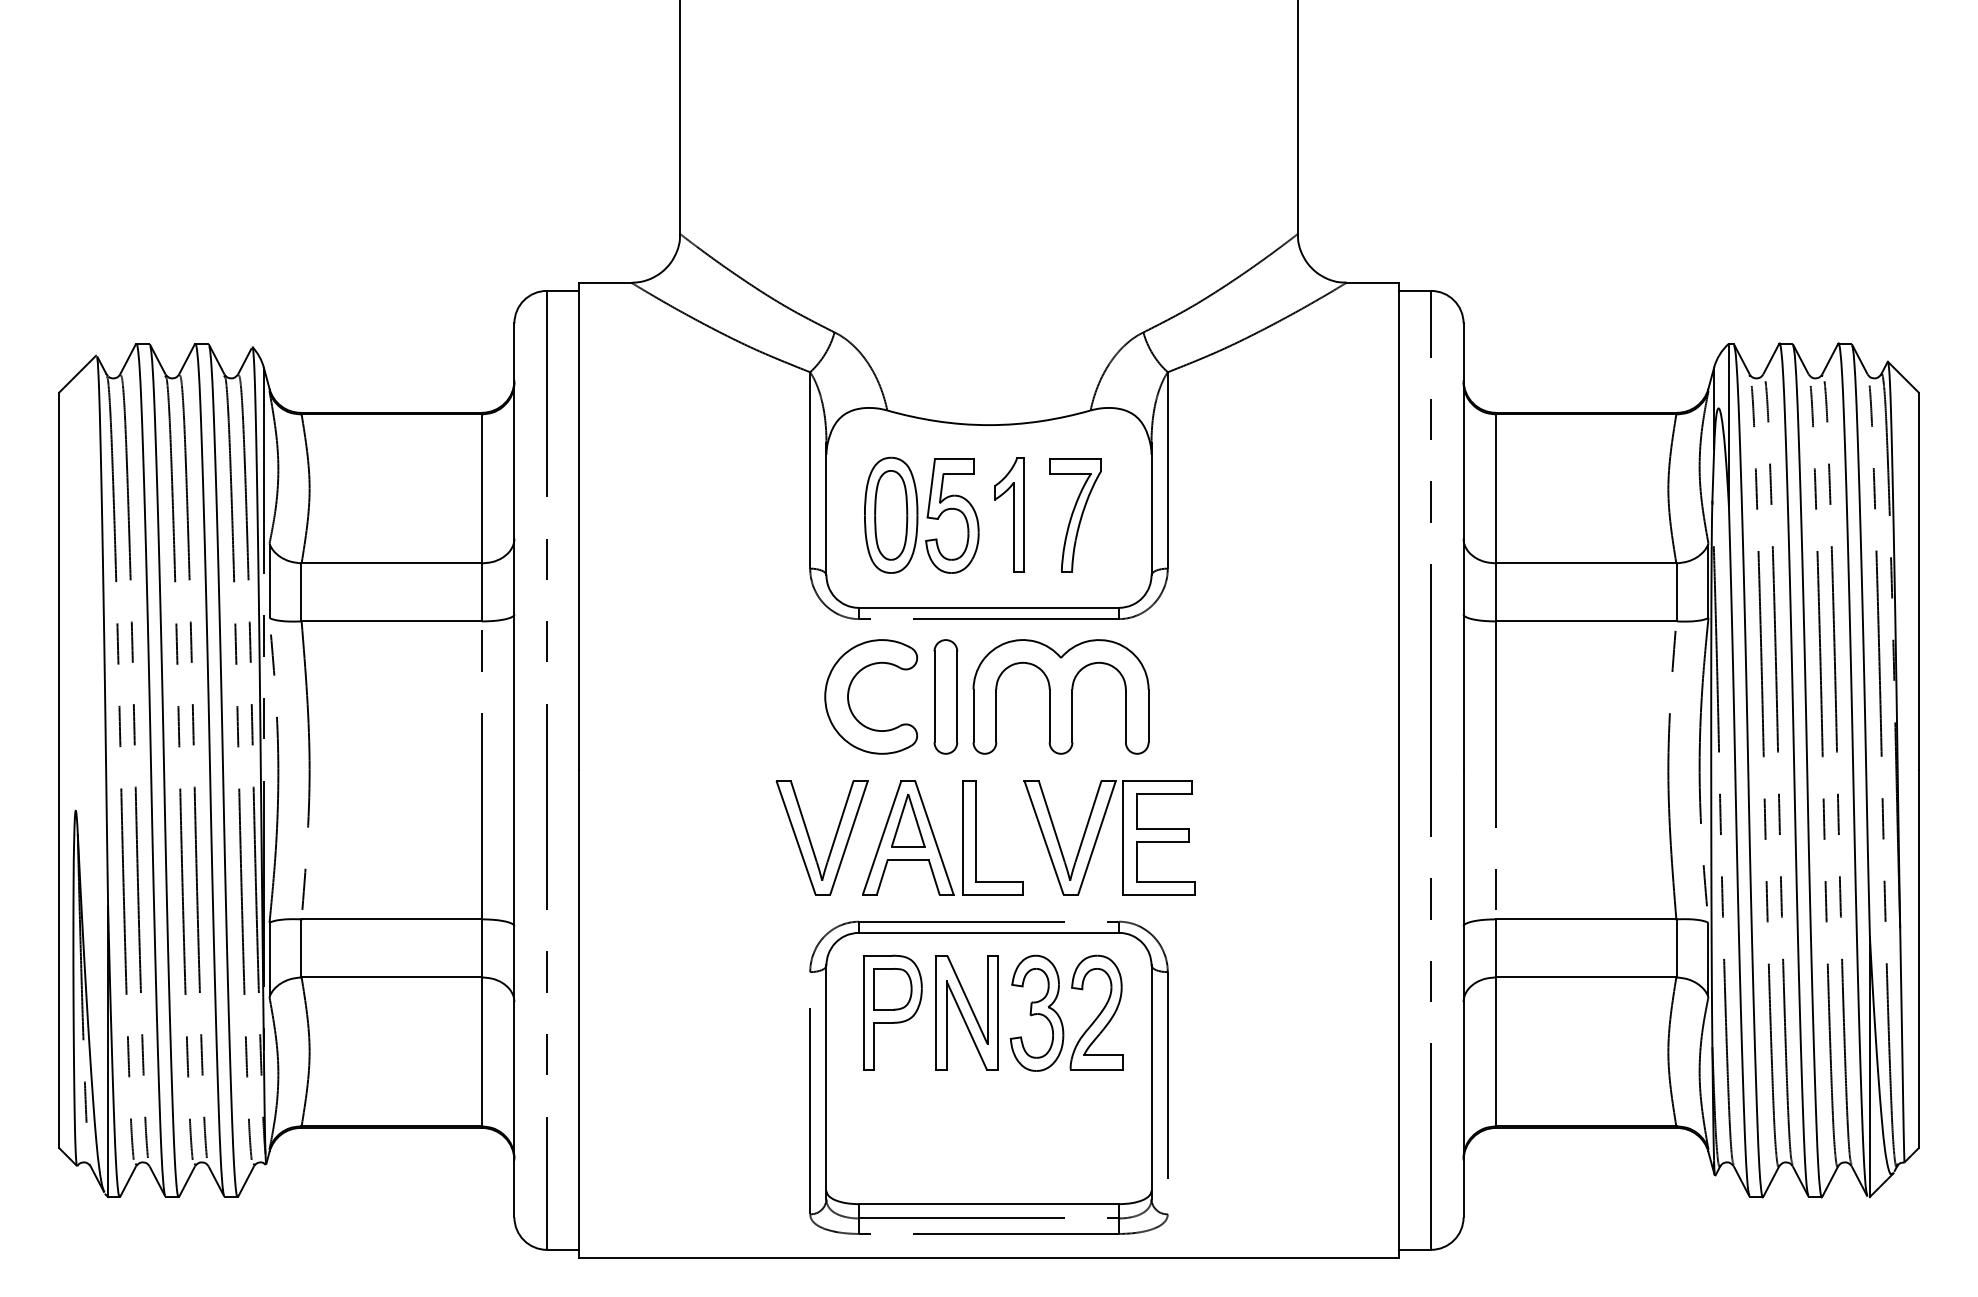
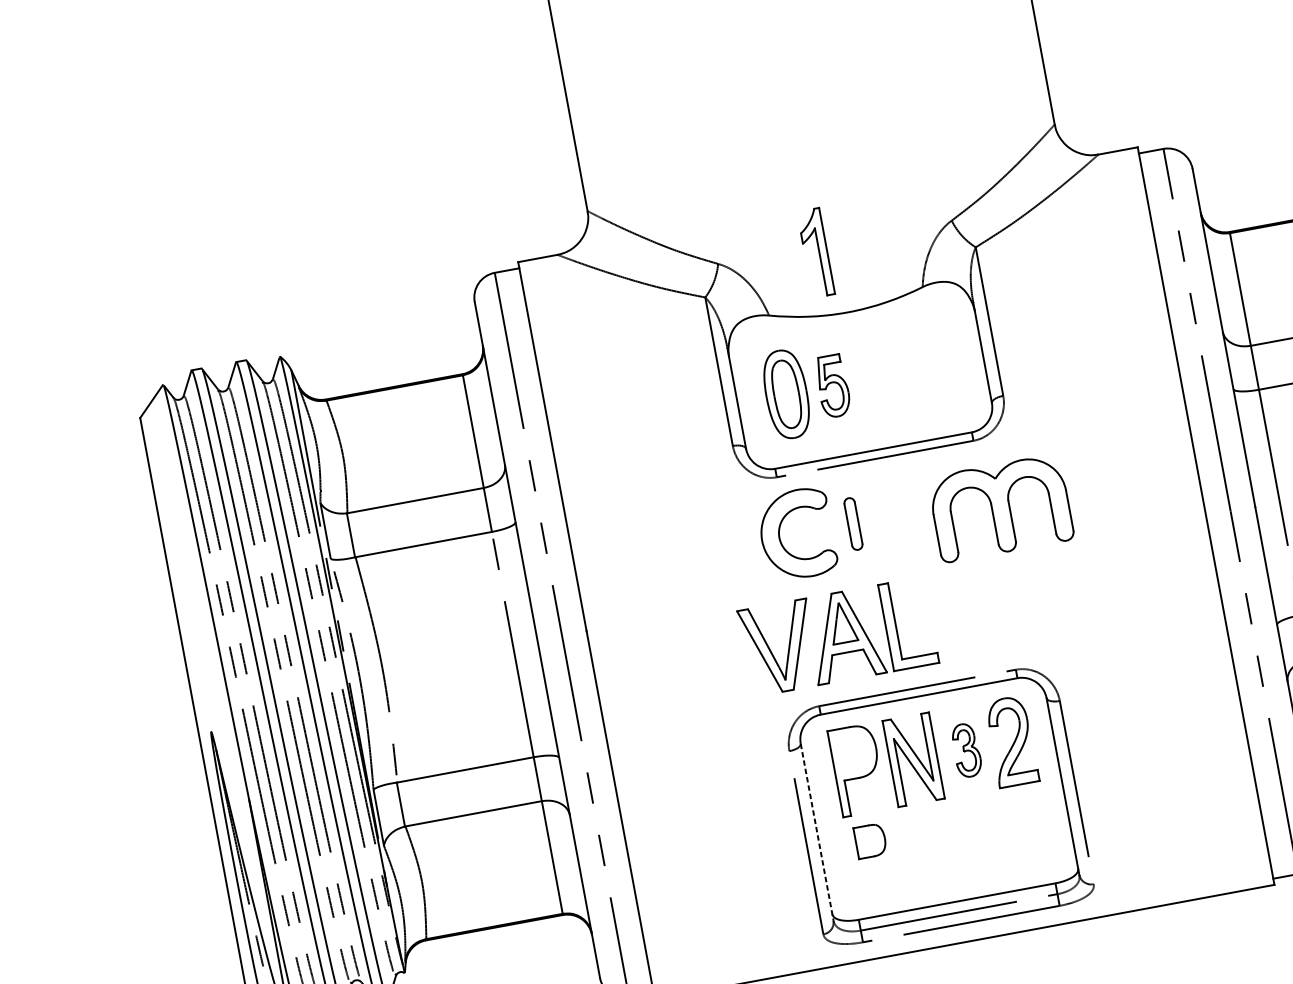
part: (1009, 514) -> (816, 252), moved
part: (952, 515) -> (833, 385), size x0.7
part: (1075, 515) -> (926, 368), removed
part: (945, 696) -> (853, 523), size x0.6
part: (1060, 696) -> (1000, 508), moved
part: (1099, 834) -> (988, 606), removed
part: (892, 989) -> (870, 841), moved
part: (1036, 1012) -> (966, 749), size x0.6
line: (826, 1082) -> (817, 832), solid -> dashed

